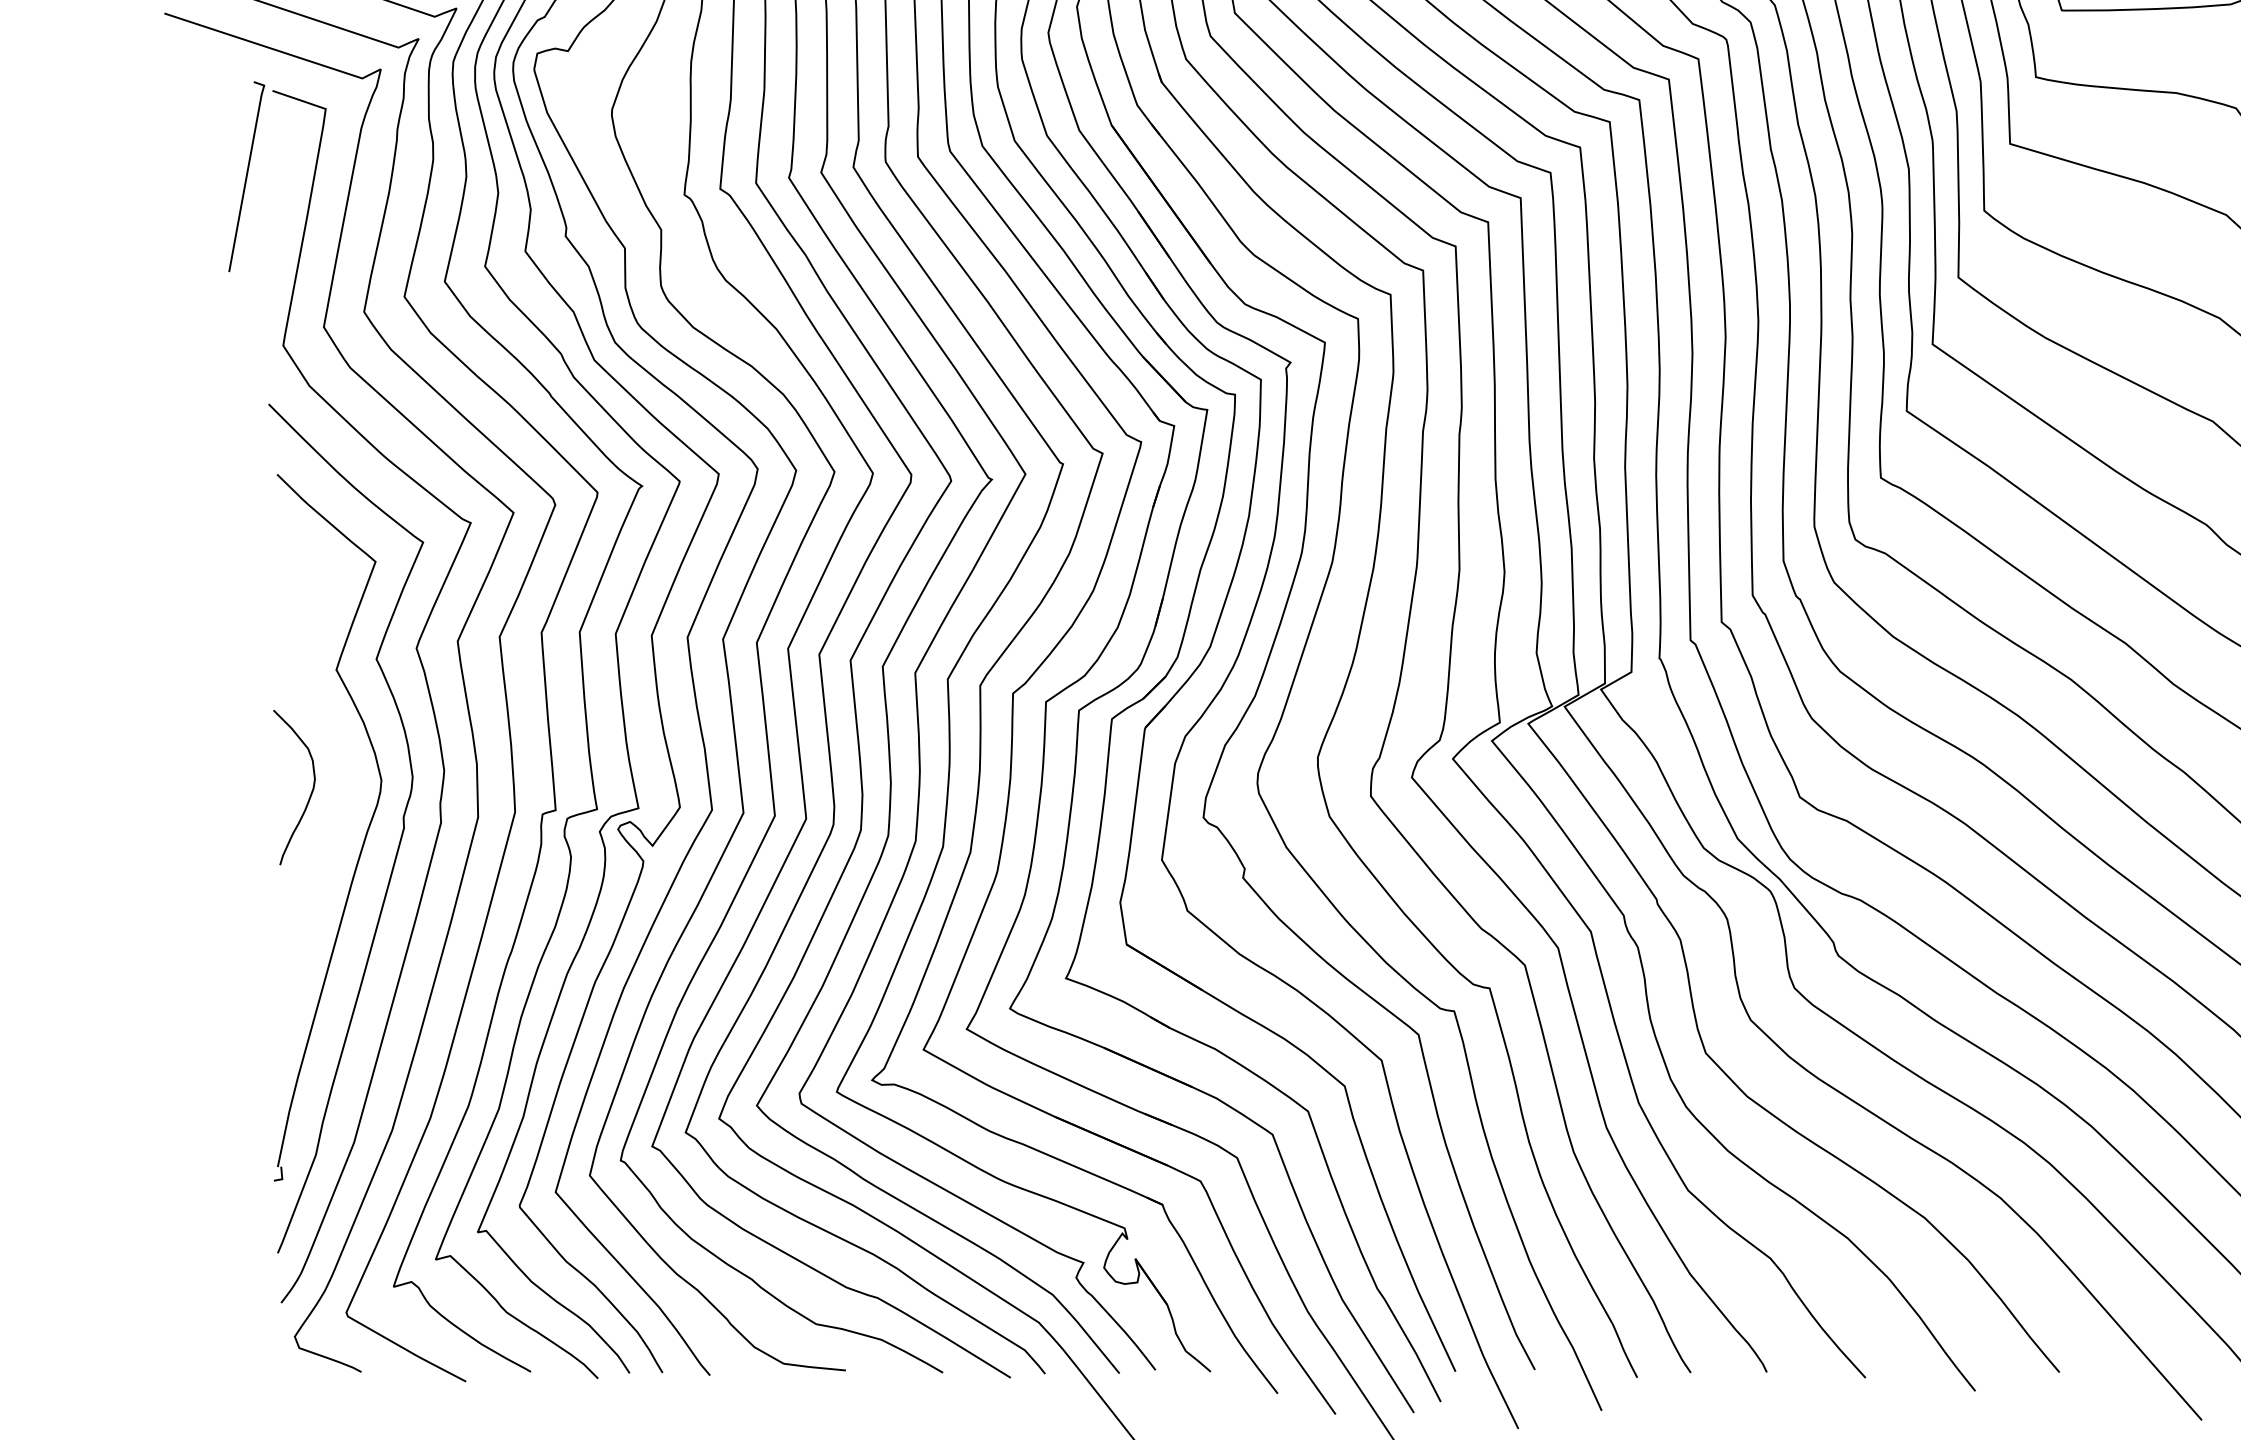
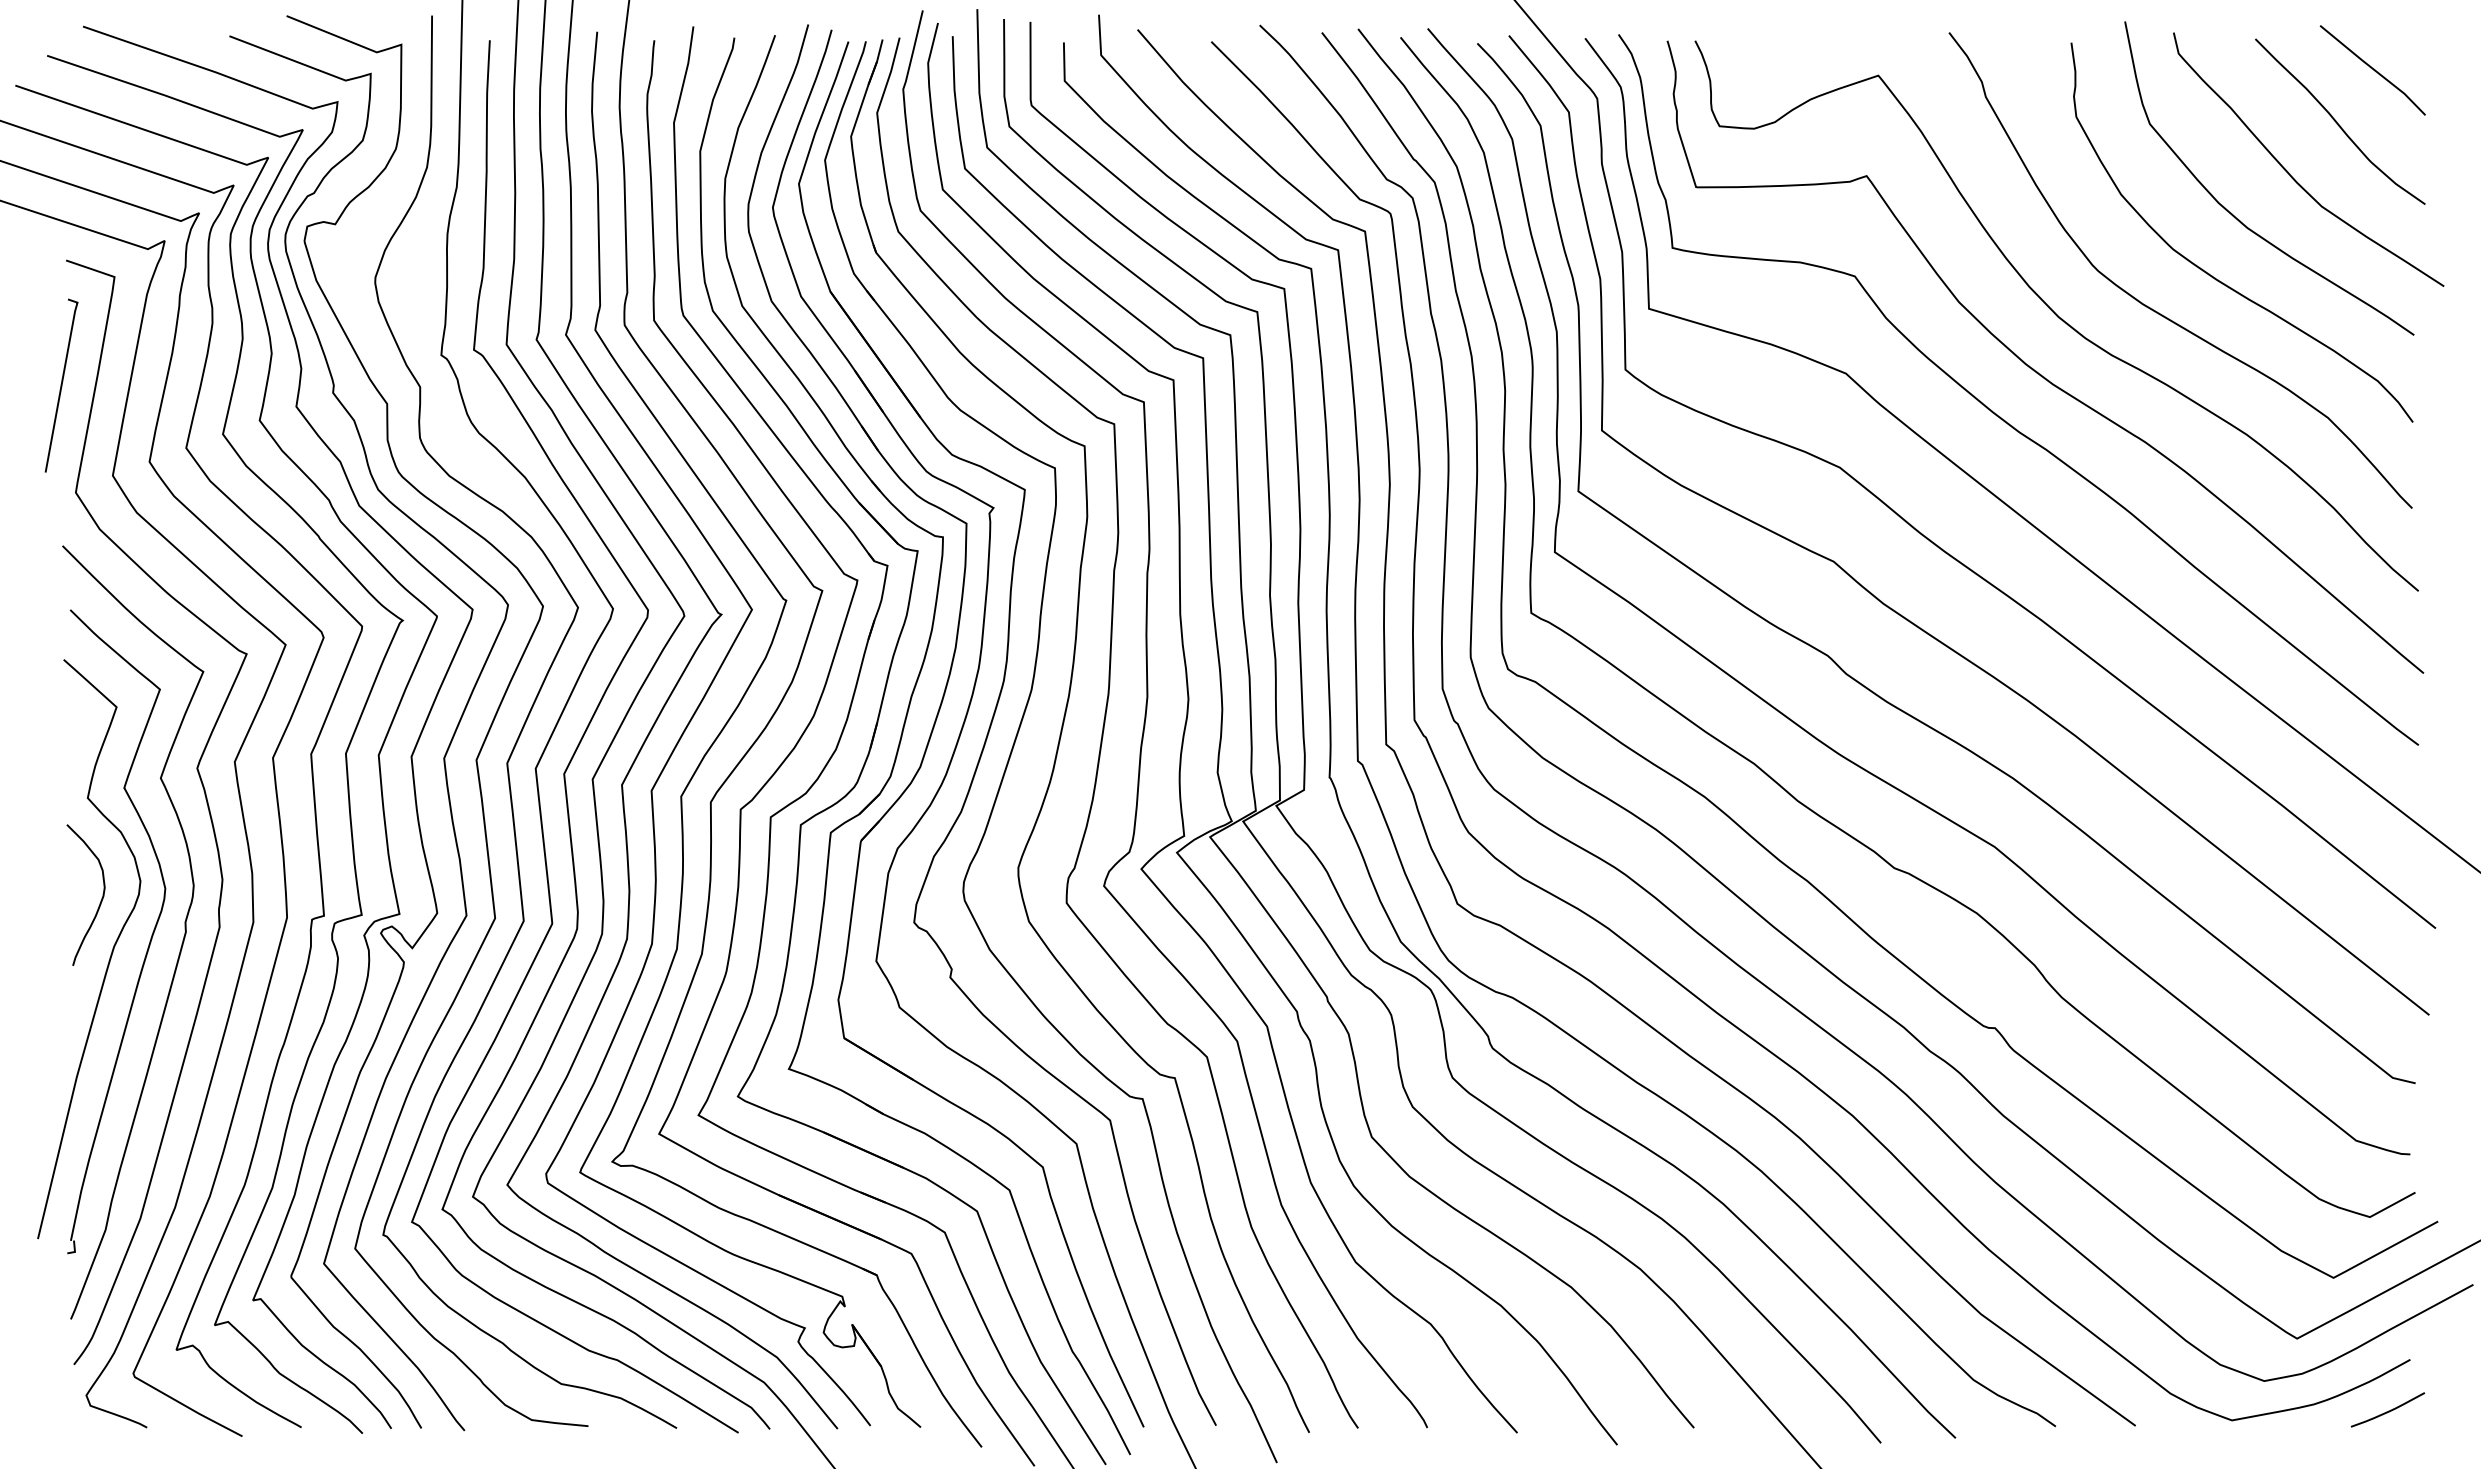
line: (246, 176) -> (61, 385), moved
curve: (320, 855) -> (109, 957), added

